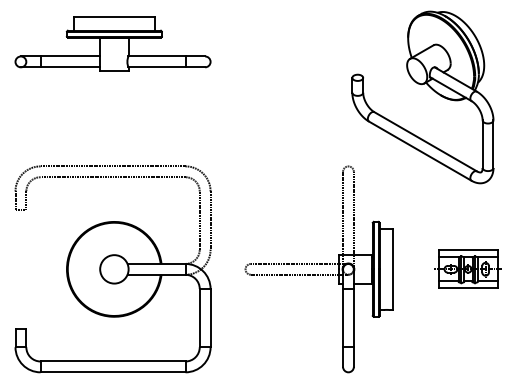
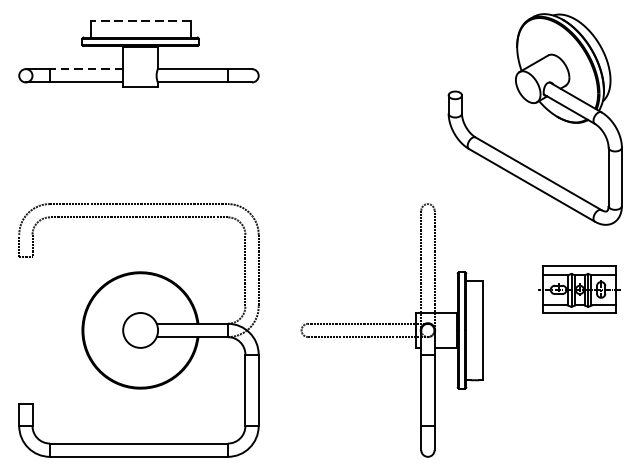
line: (114, 17) -> (140, 21), solid -> dashed
line: (70, 56) -> (86, 69), solid -> dashed
part: (430, 88) -> (544, 108), moved
part: (467, 268) -> (578, 288), moved

